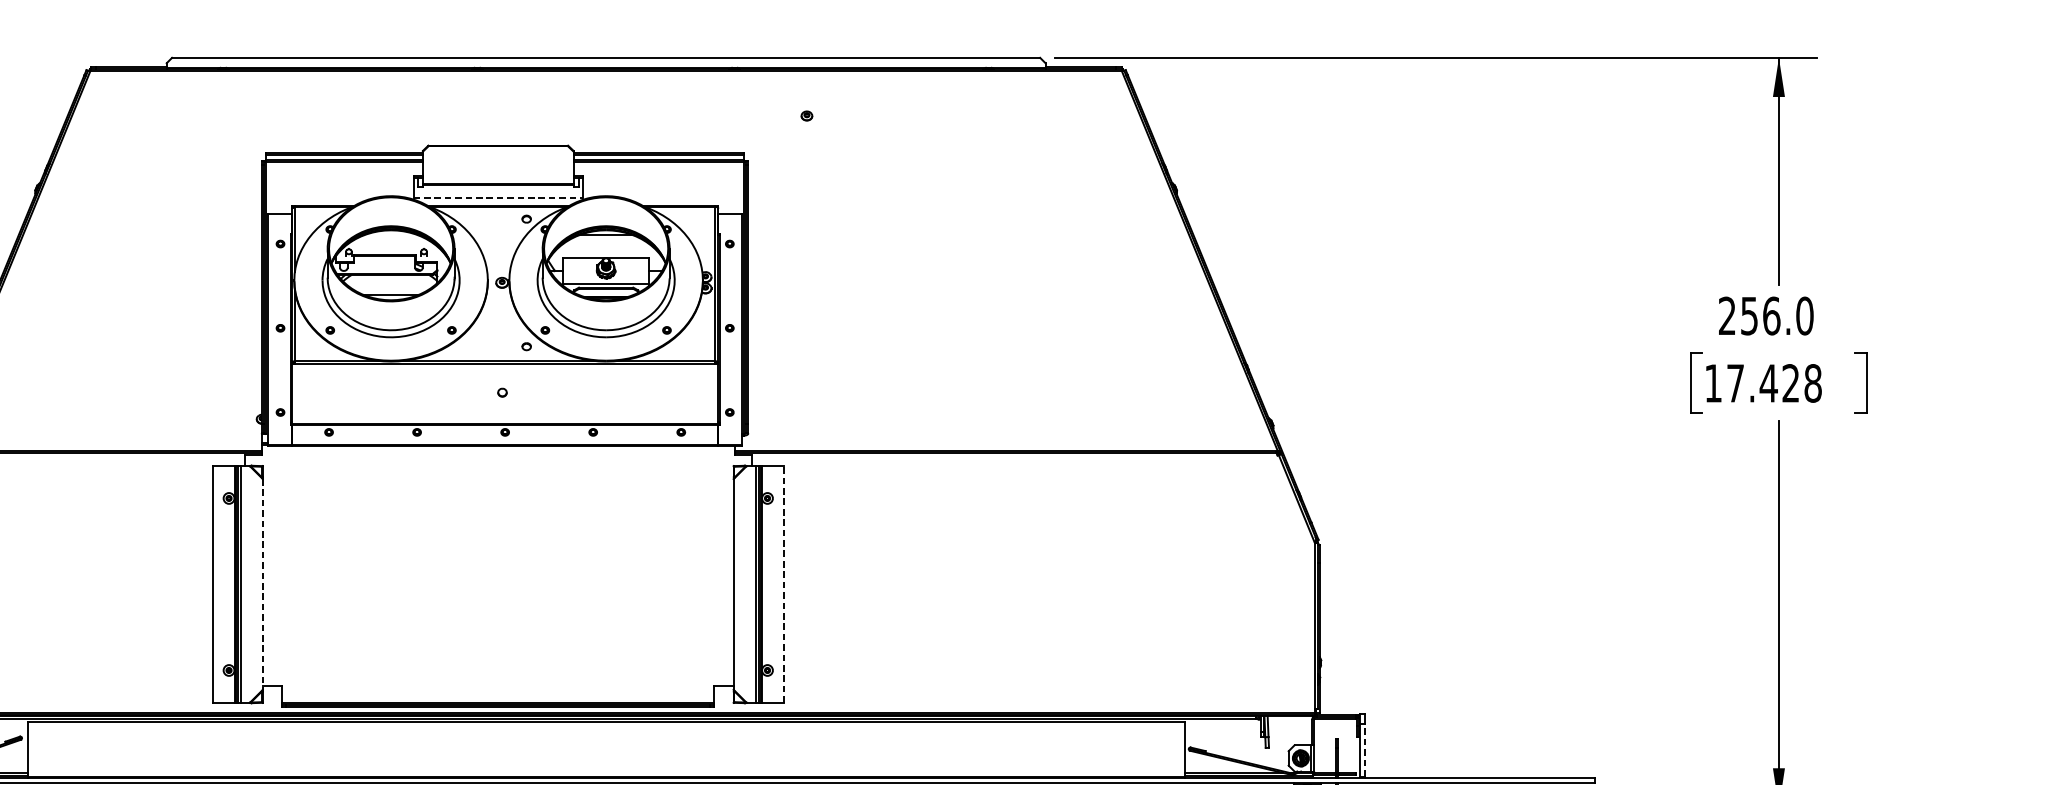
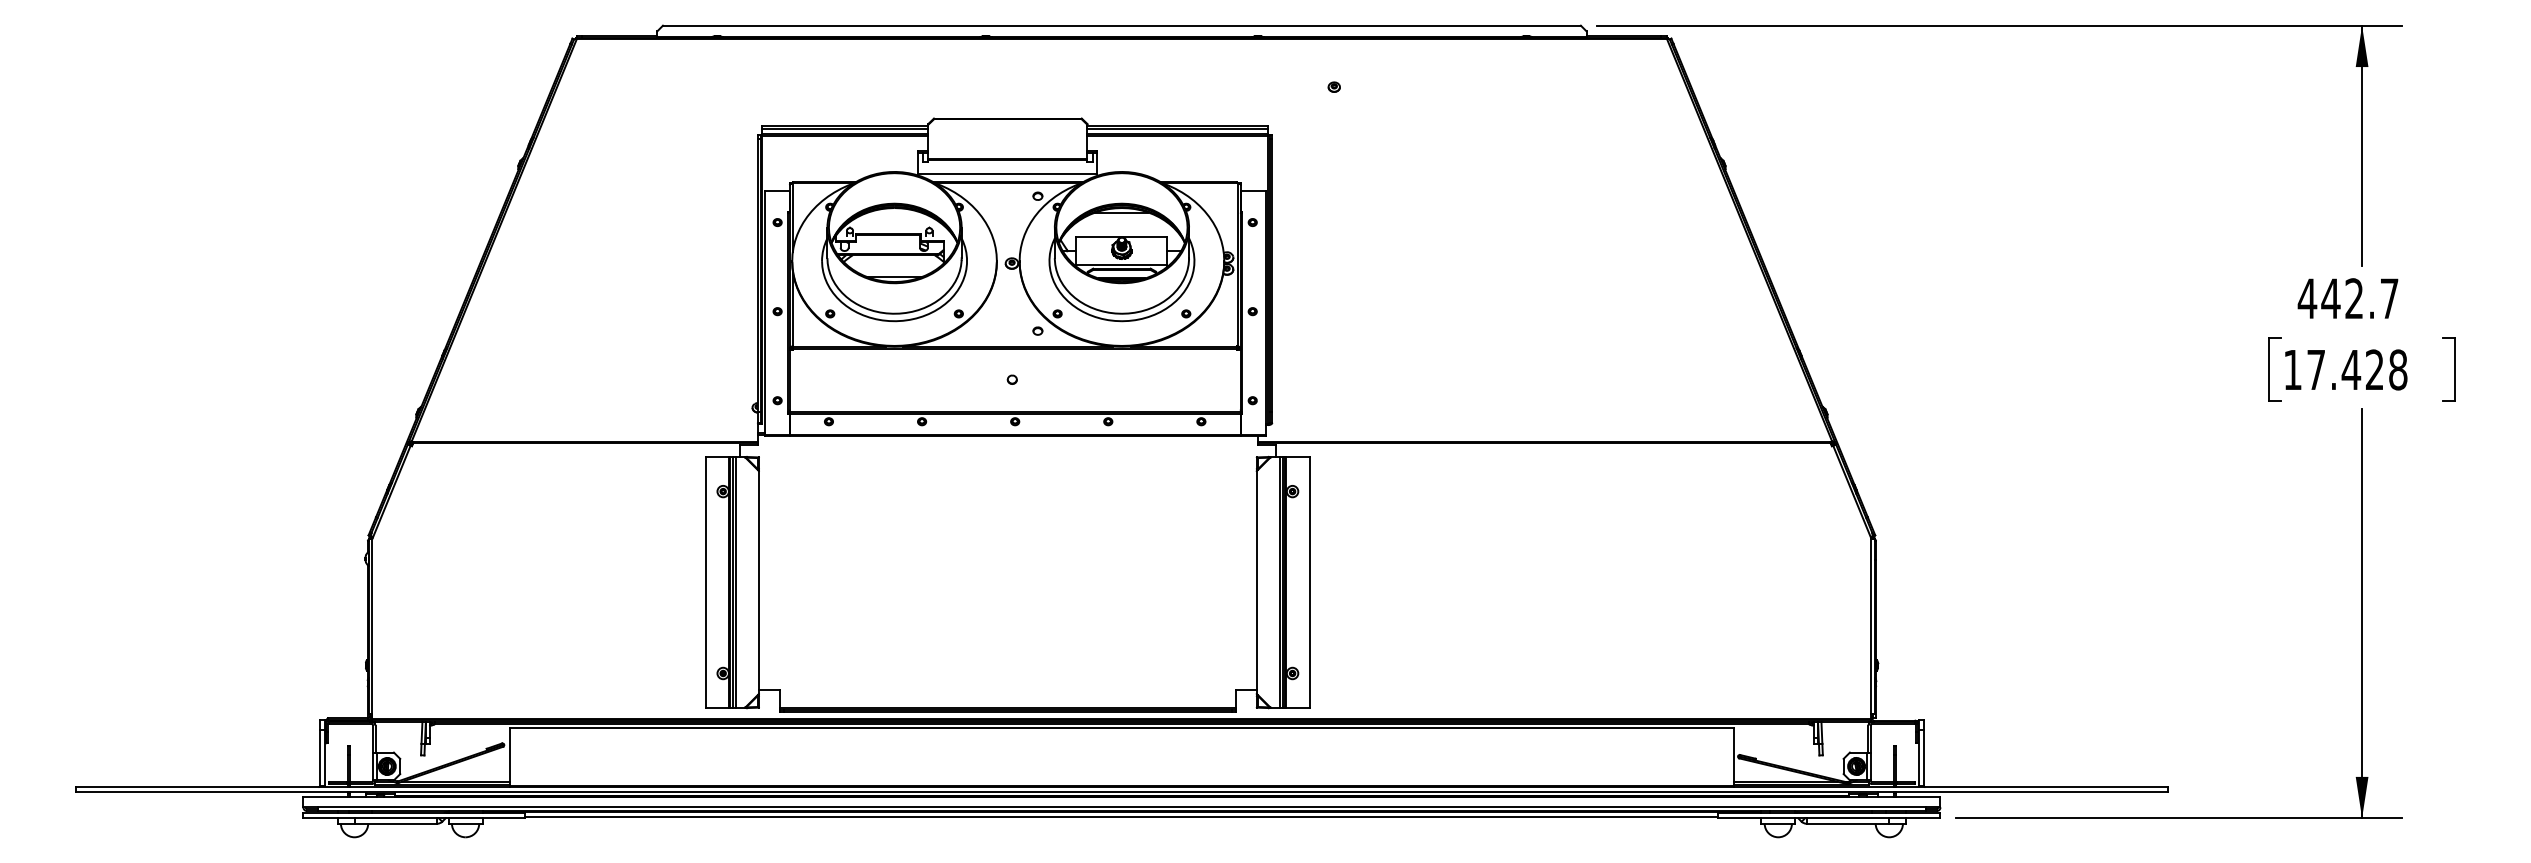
line: (497, 198) -> (1007, 174), dashed -> solid
text: (1765, 315) -> (2347, 298), 256.0 -> 442.7
line: (262, 584) -> (758, 582), dashed -> solid
line: (783, 584) -> (1309, 582), dashed -> solid
line: (1364, 749) -> (1923, 757), dashed -> solid

